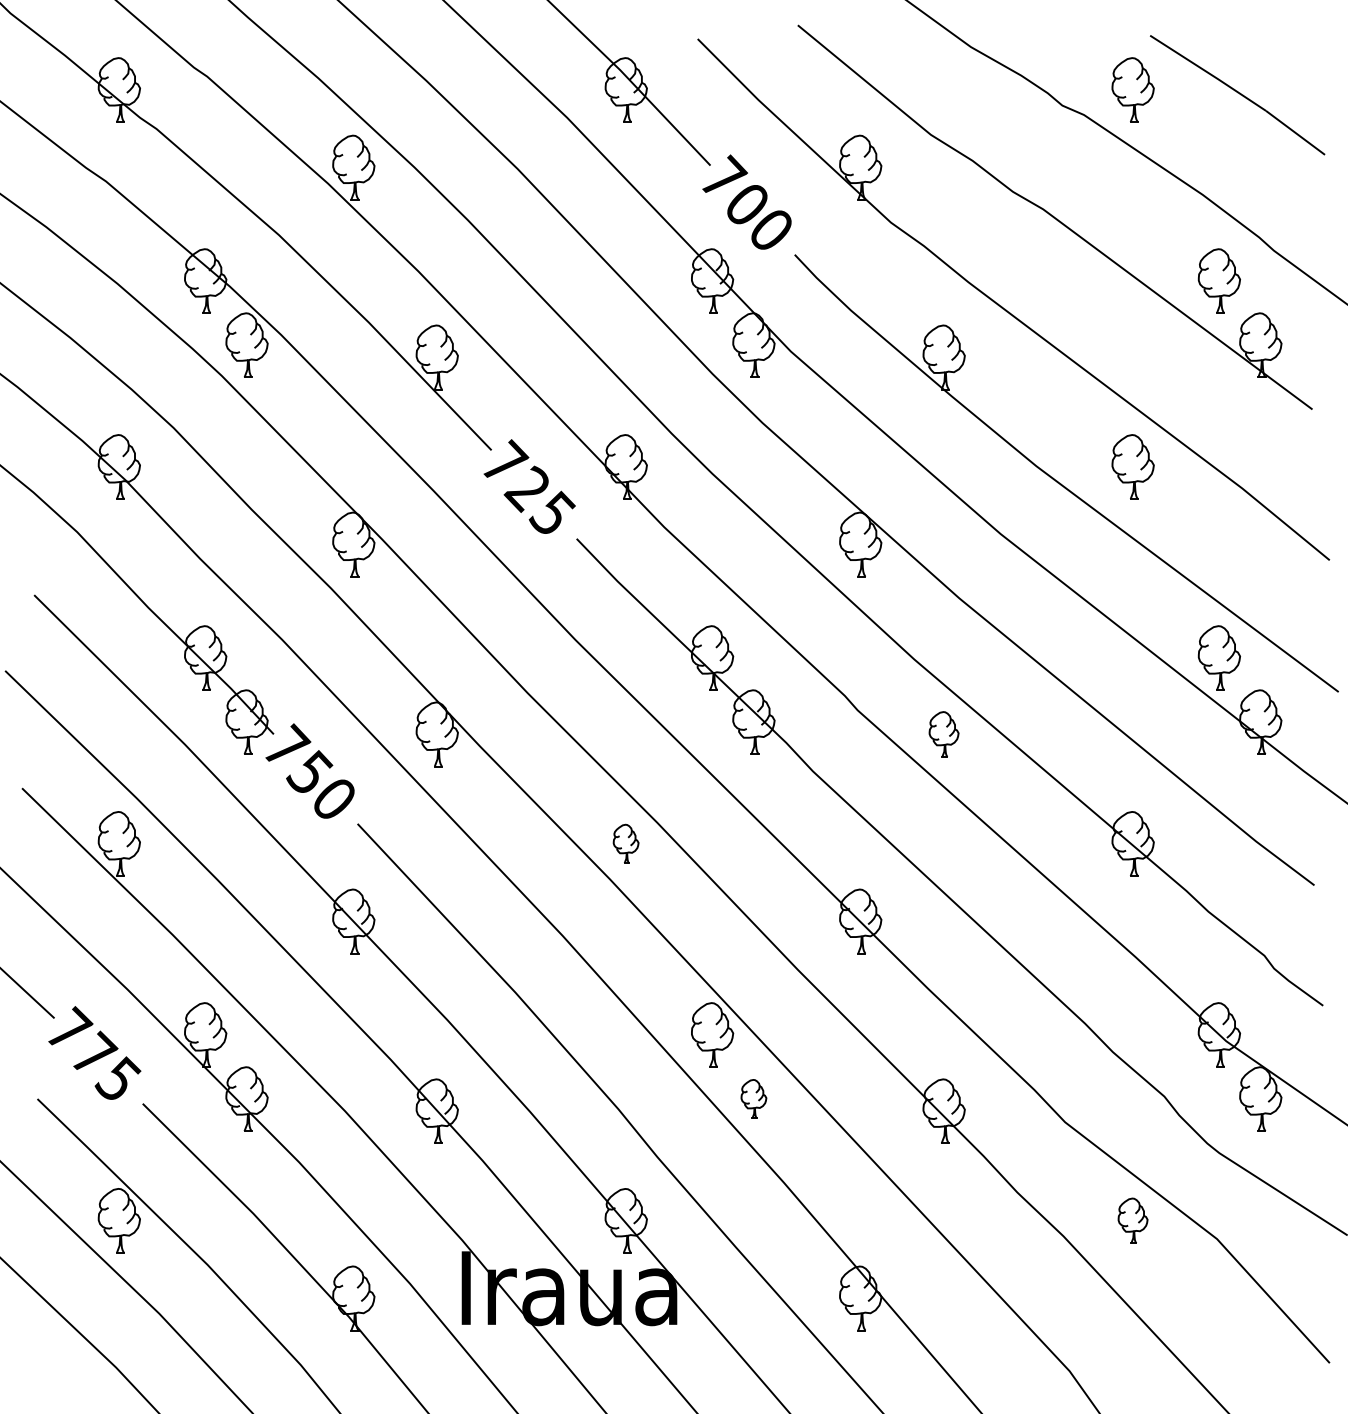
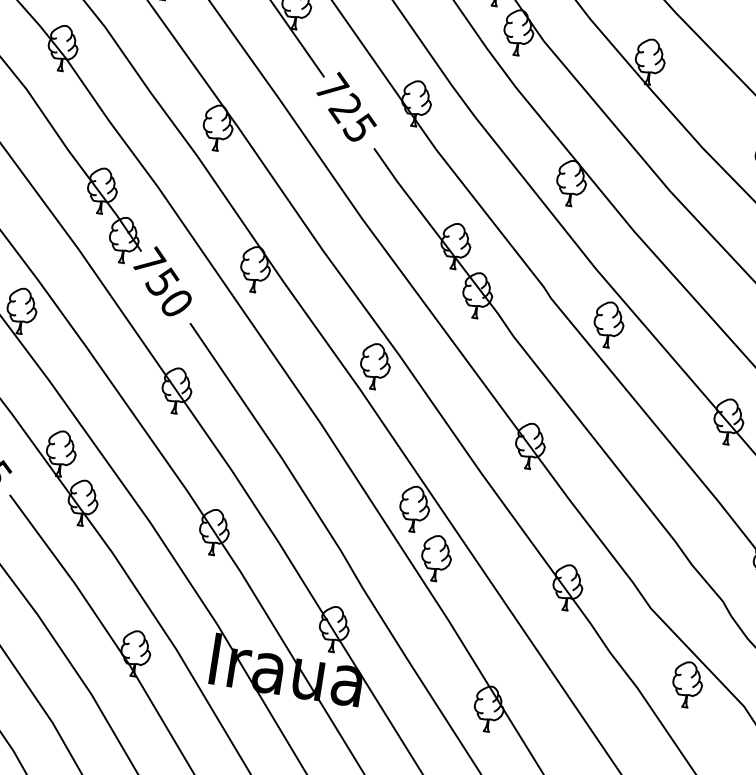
part: (943, 734) -> (608, 324), size x1.43
part: (625, 843) -> (374, 366), size x1.67
part: (753, 1098) -> (436, 557), size x1.67
part: (1132, 1220) -> (687, 684), size x1.43

